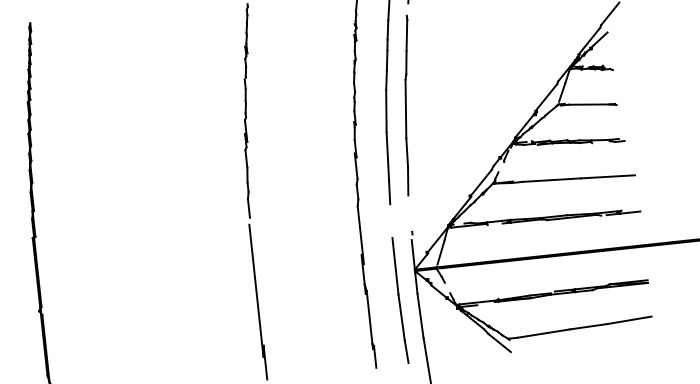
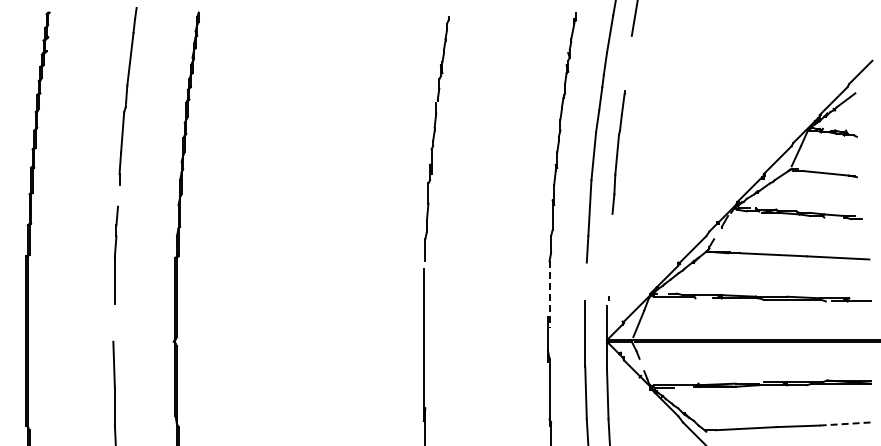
part: (407, 105) -> (618, 152), size x0.6
line: (360, 235) -> (549, 294), solid -> dashed
line: (629, 320) -> (845, 424), solid -> dashed

